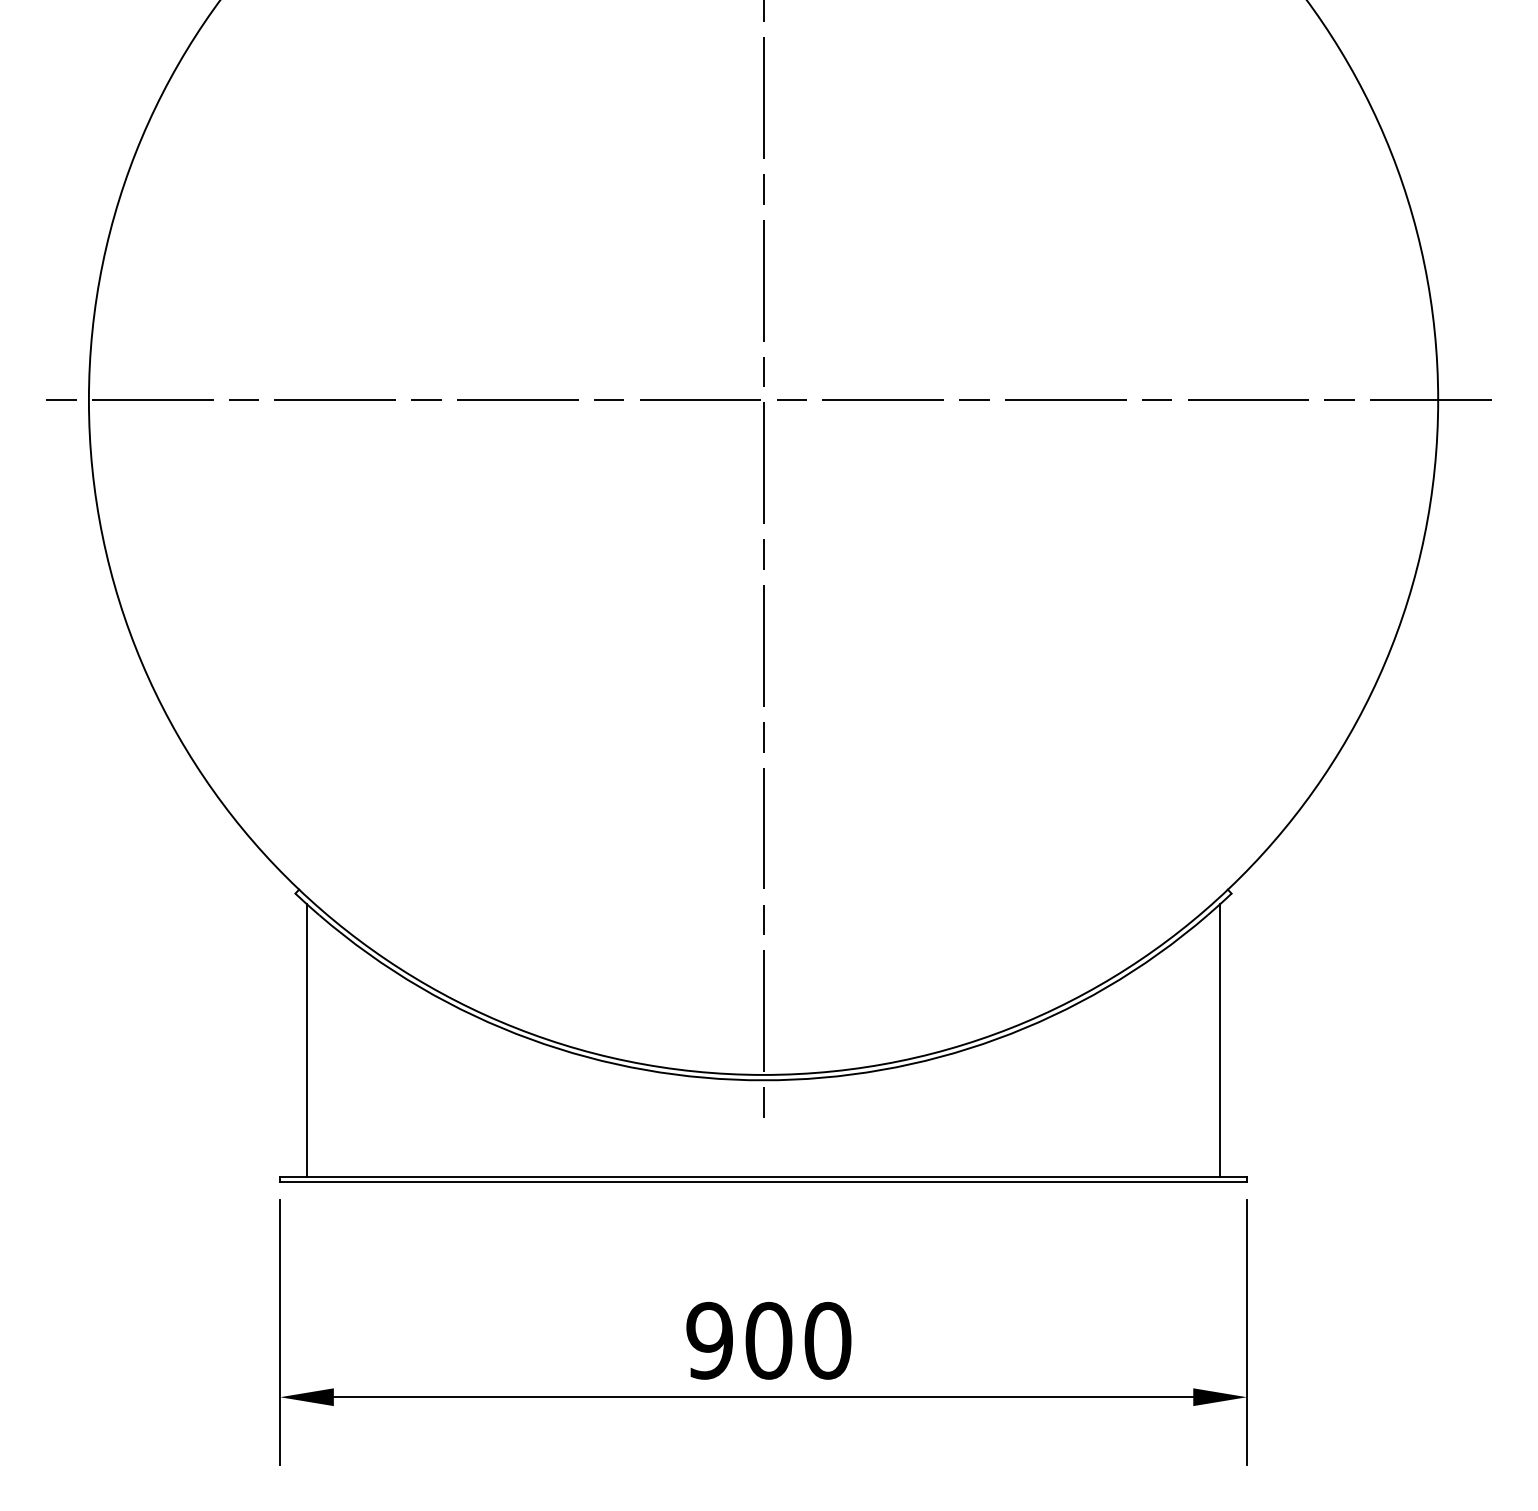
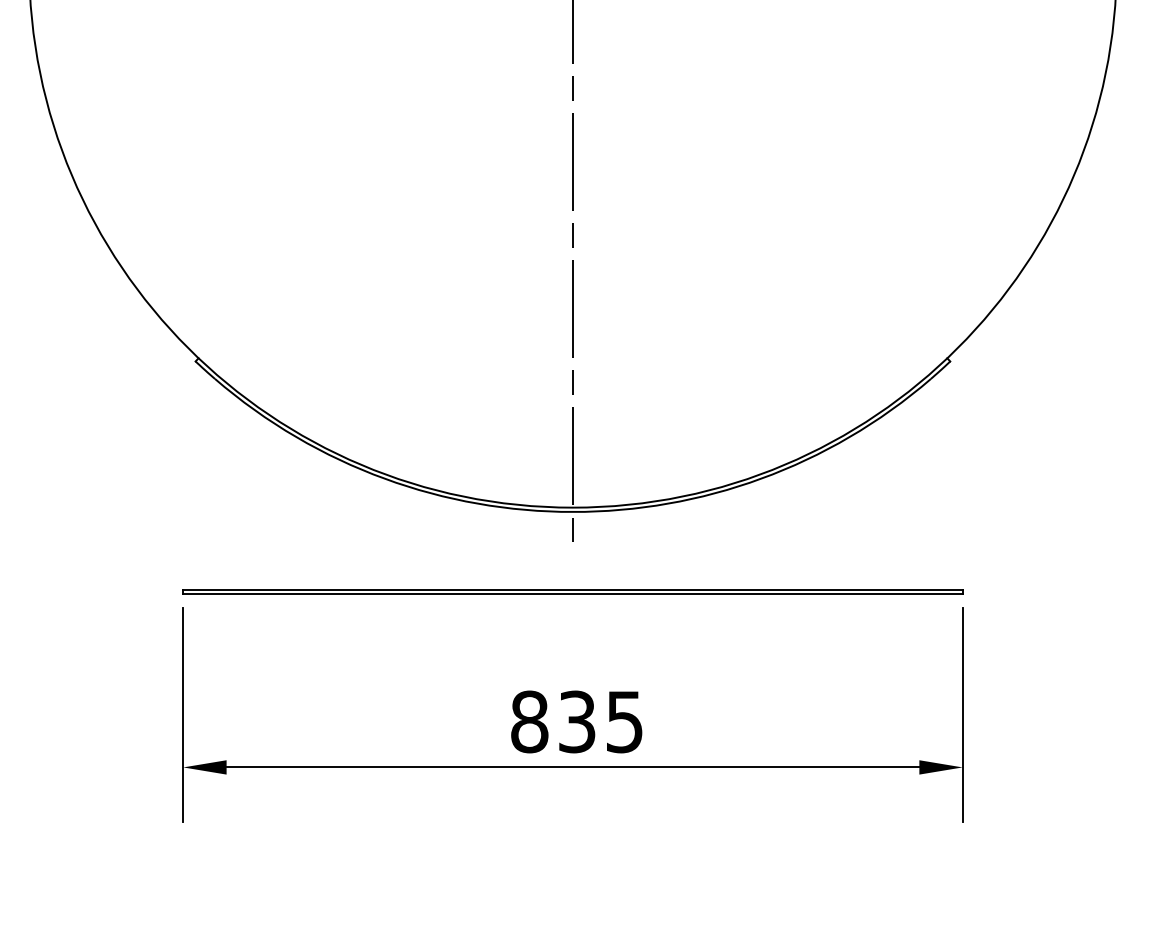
line: (307, 1040) -> (205, 479), removed
line: (1220, 1040) -> (941, 479), removed
text: (768, 1340) -> (576, 721), 900 -> 835

